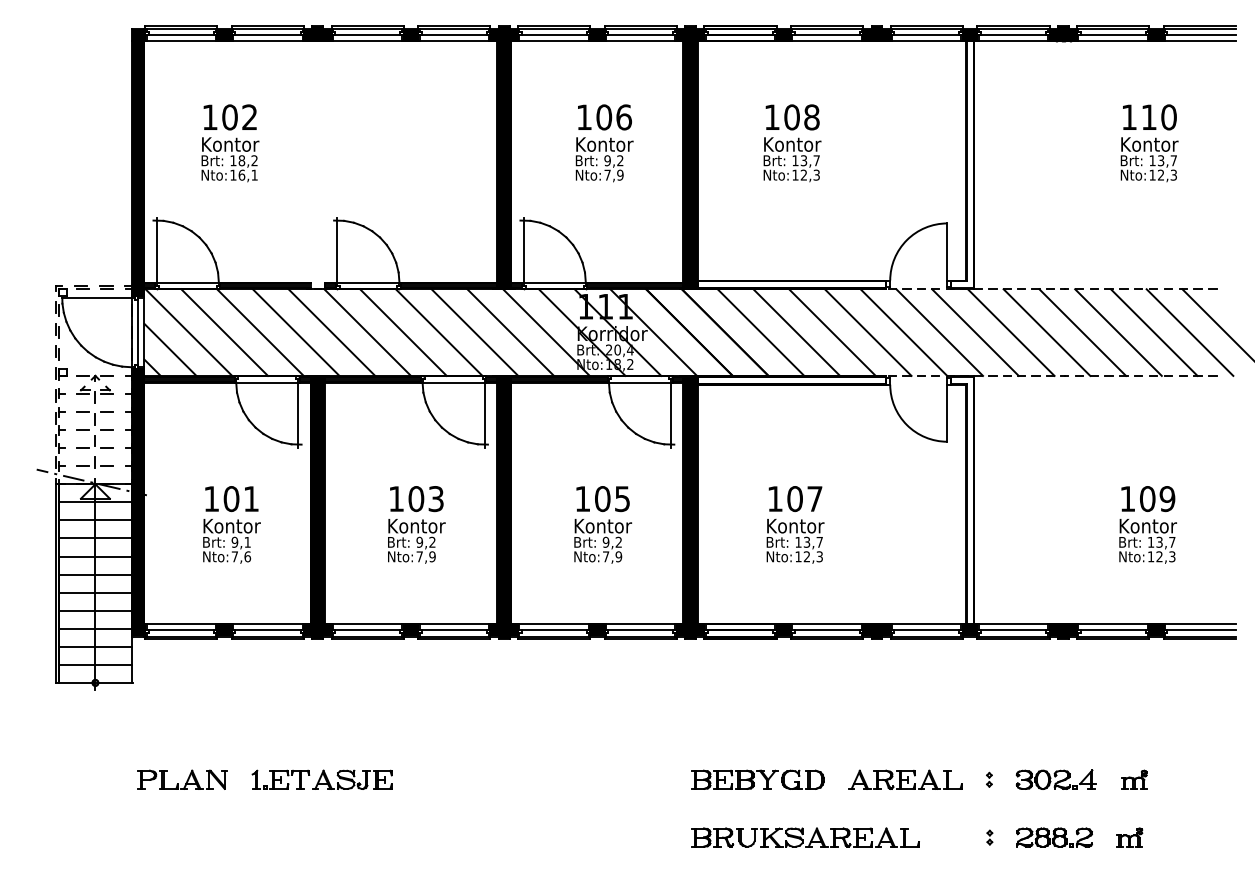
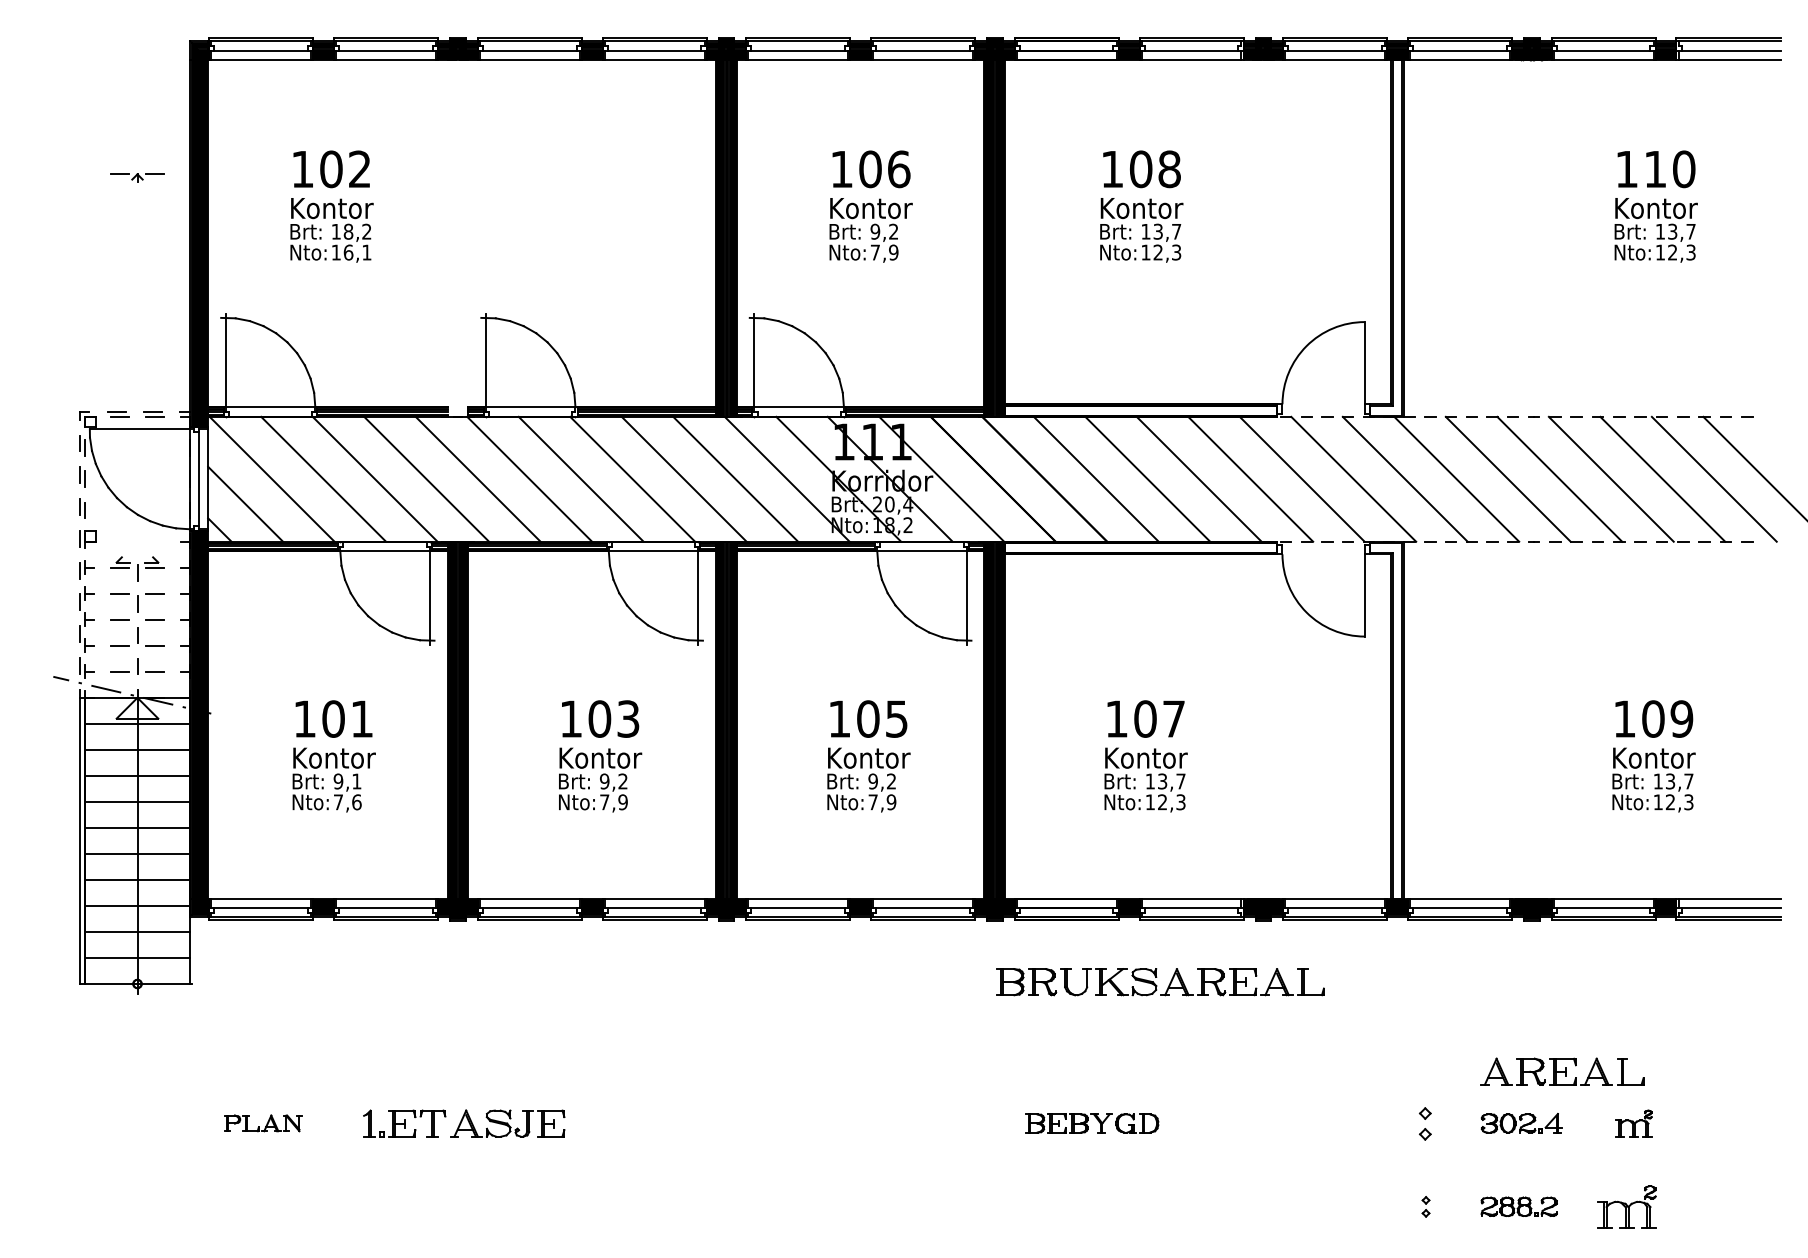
part: (94, 377) -> (136, 176), moved
part: (182, 779) -> (262, 1123), size x0.6
part: (757, 779) -> (1091, 1123), size x0.7
part: (905, 779) -> (1562, 1071), moved
part: (989, 779) -> (1425, 1123), size x1.6
part: (1055, 779) -> (1520, 1123), size x0.7
part: (805, 837) -> (1160, 981), moved
part: (1054, 837) -> (1519, 1206), size x0.7
part: (1129, 837) -> (1627, 1206), size x1.6

